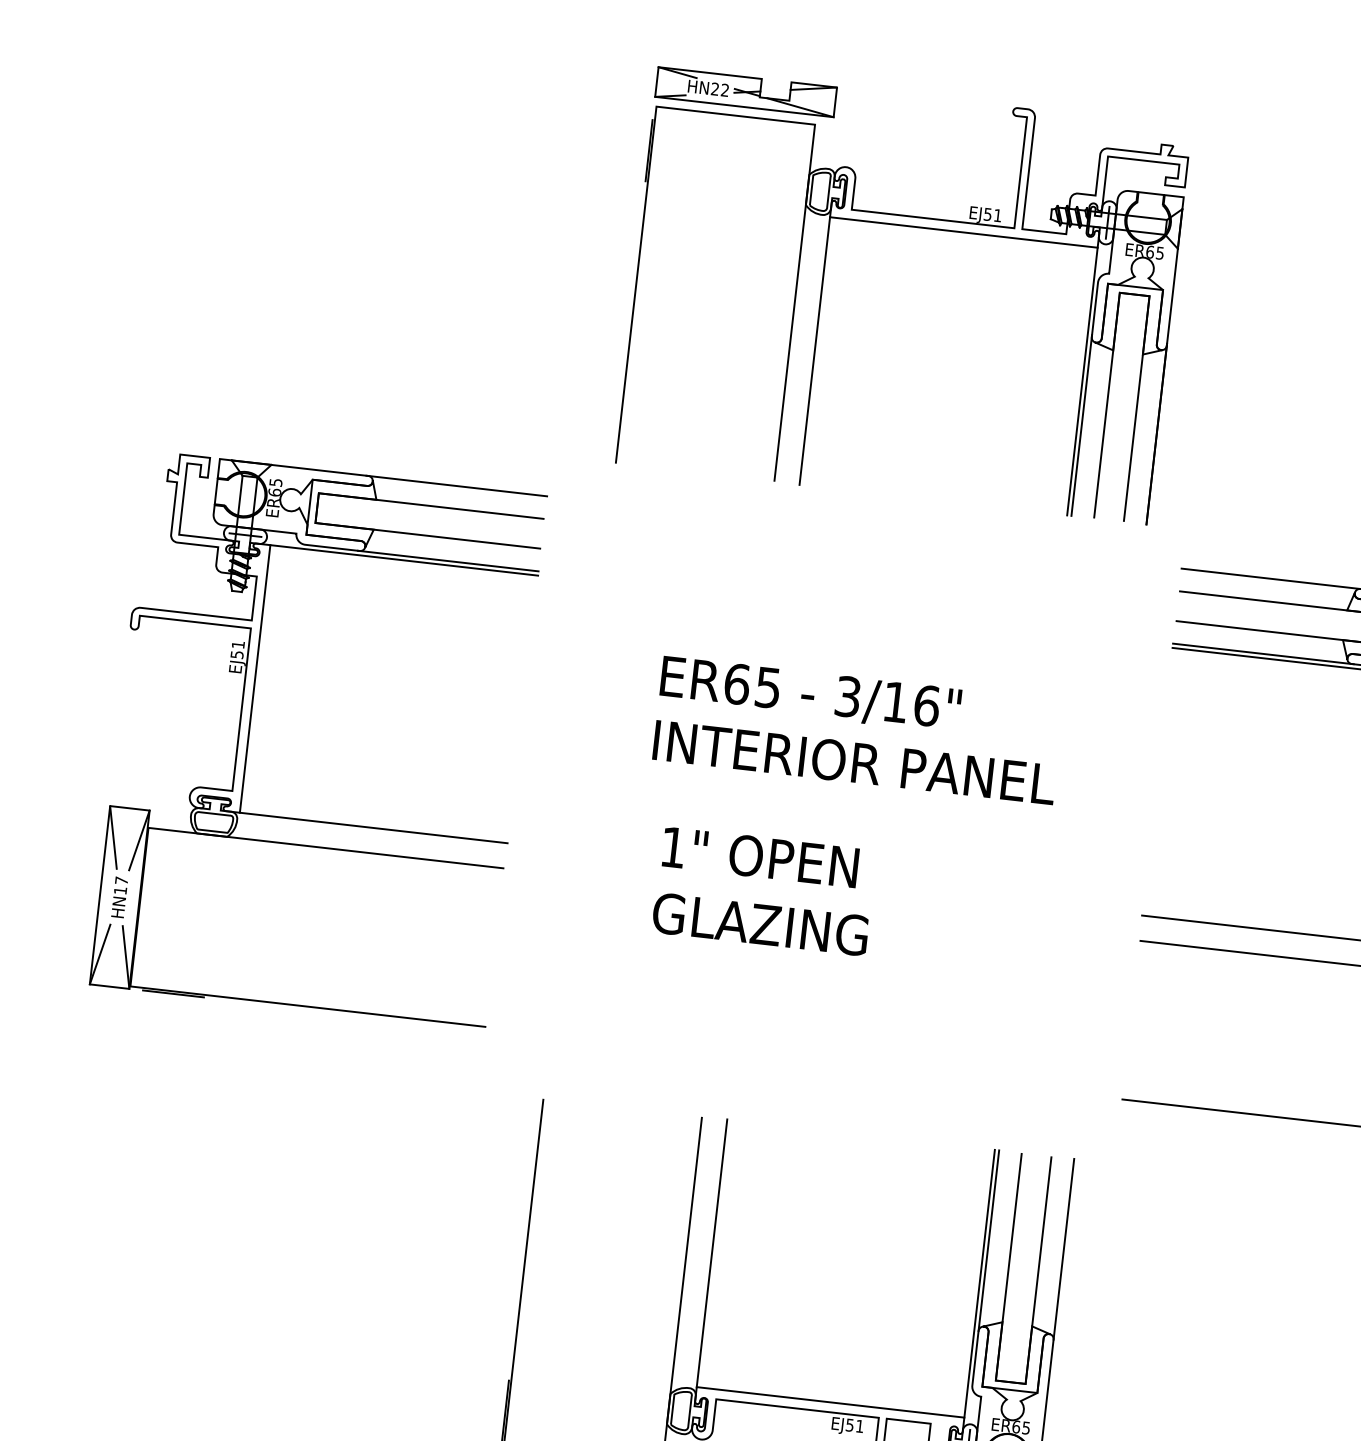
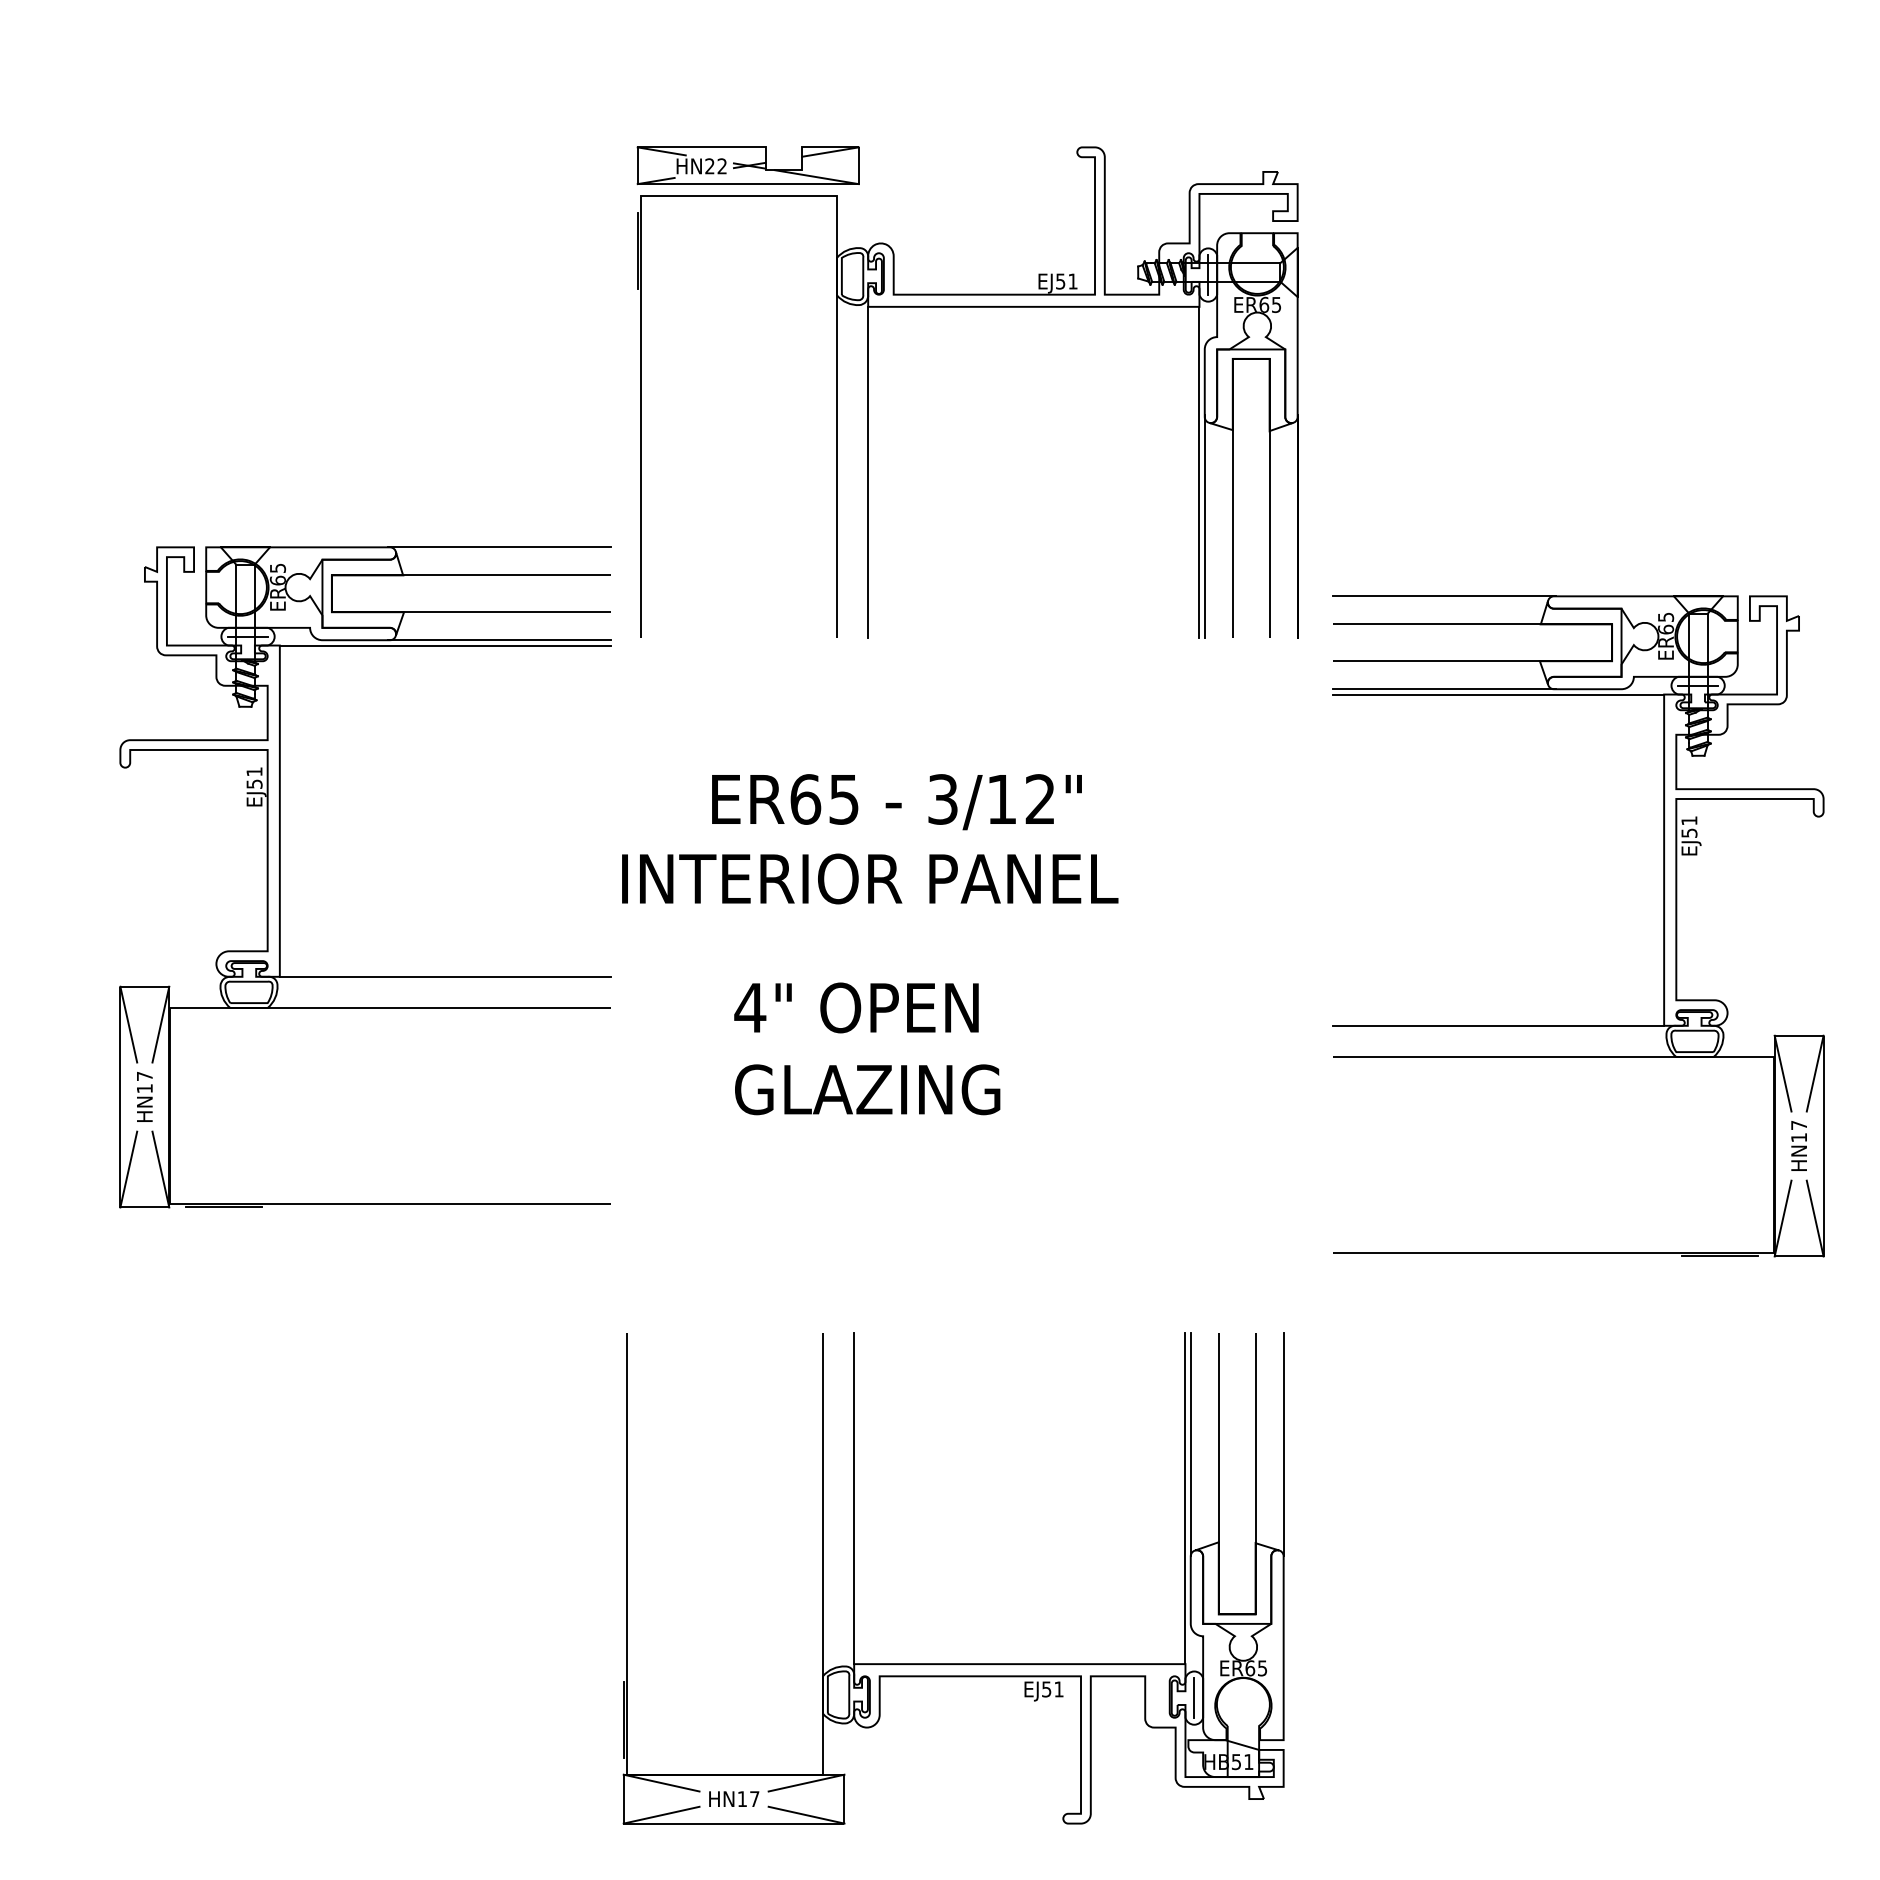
part: (910, 226) -> (967, 307), moved
text: (926, 705) -> (1040, 799), 3/16" -> 3/12"
part: (249, 732) -> (280, 877), moved
text: (854, 762) -> (870, 878), moved
text: (673, 847) -> (750, 1007), 1" -> 4"

